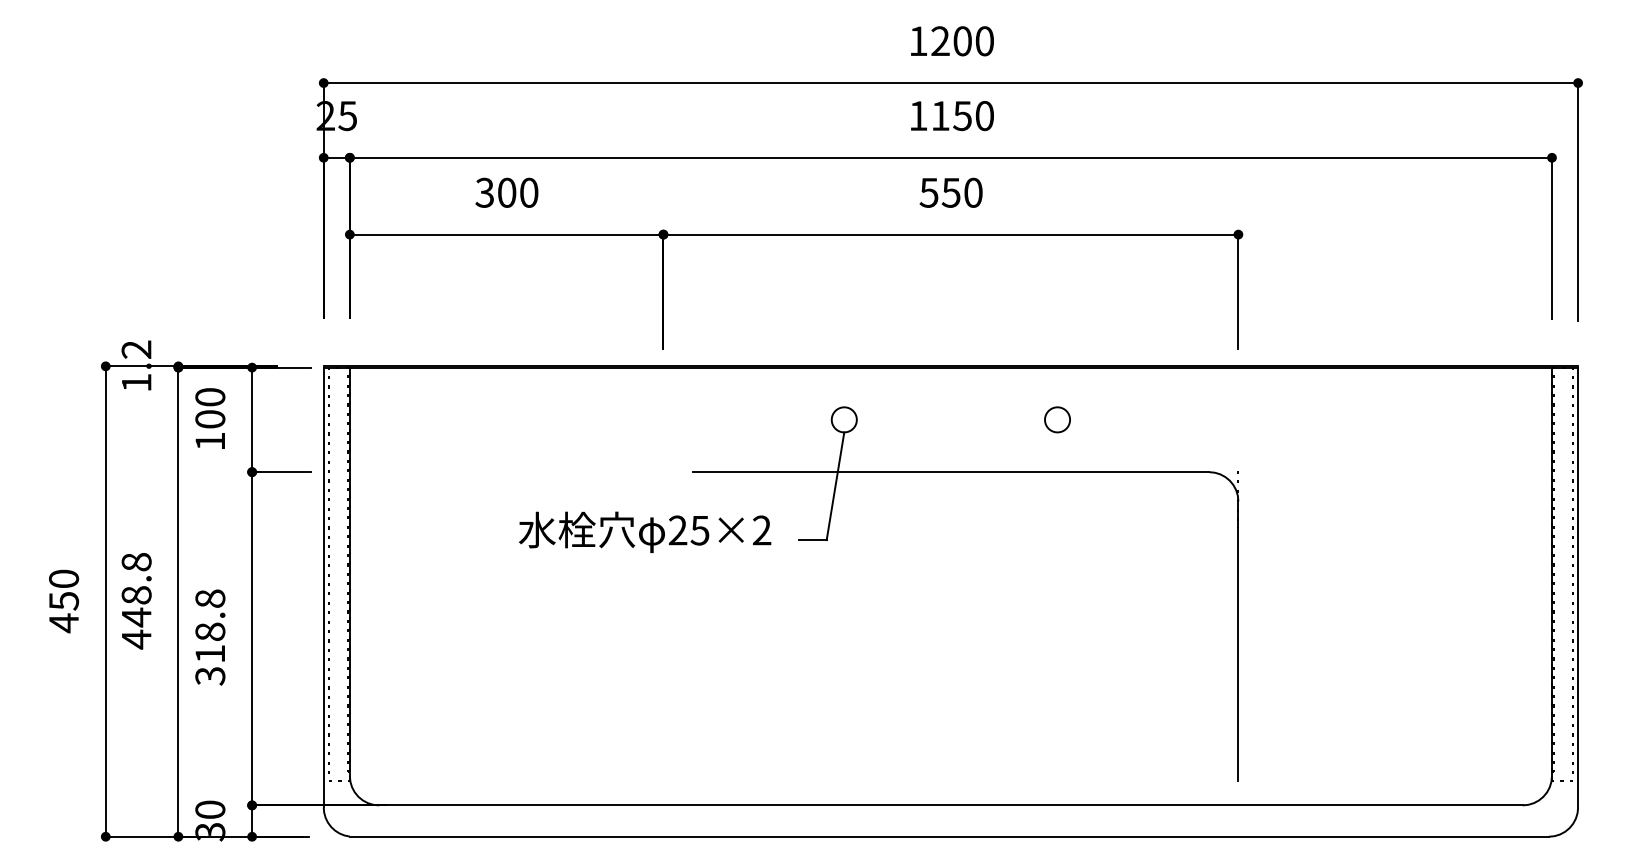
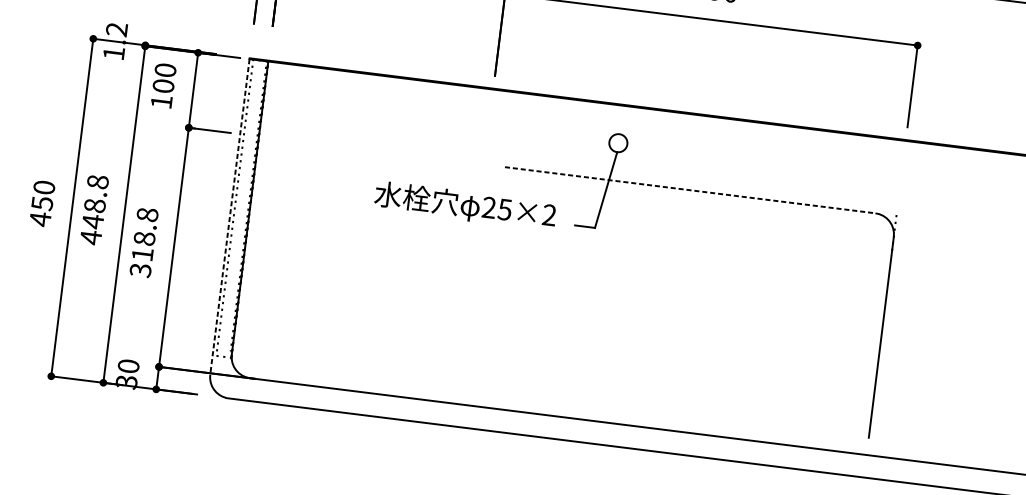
part: (1057, 419) -> (771, 162), removed
line: (951, 472) -> (690, 190), solid -> dashed
line: (323, 587) -> (229, 216), solid -> dashed

